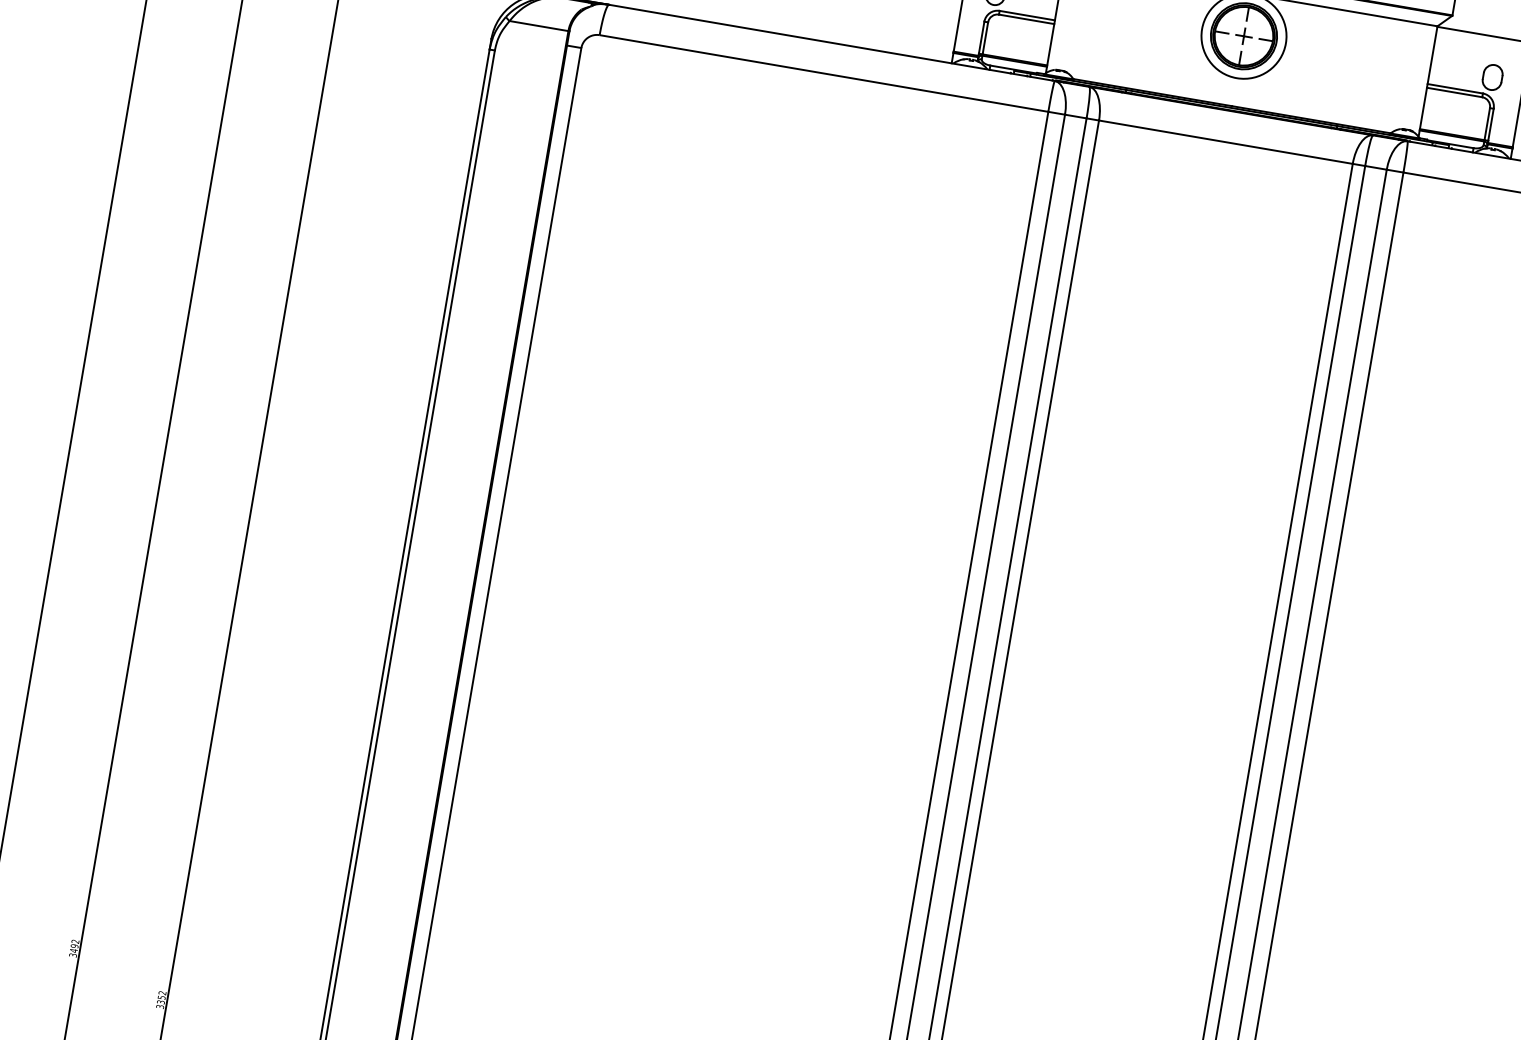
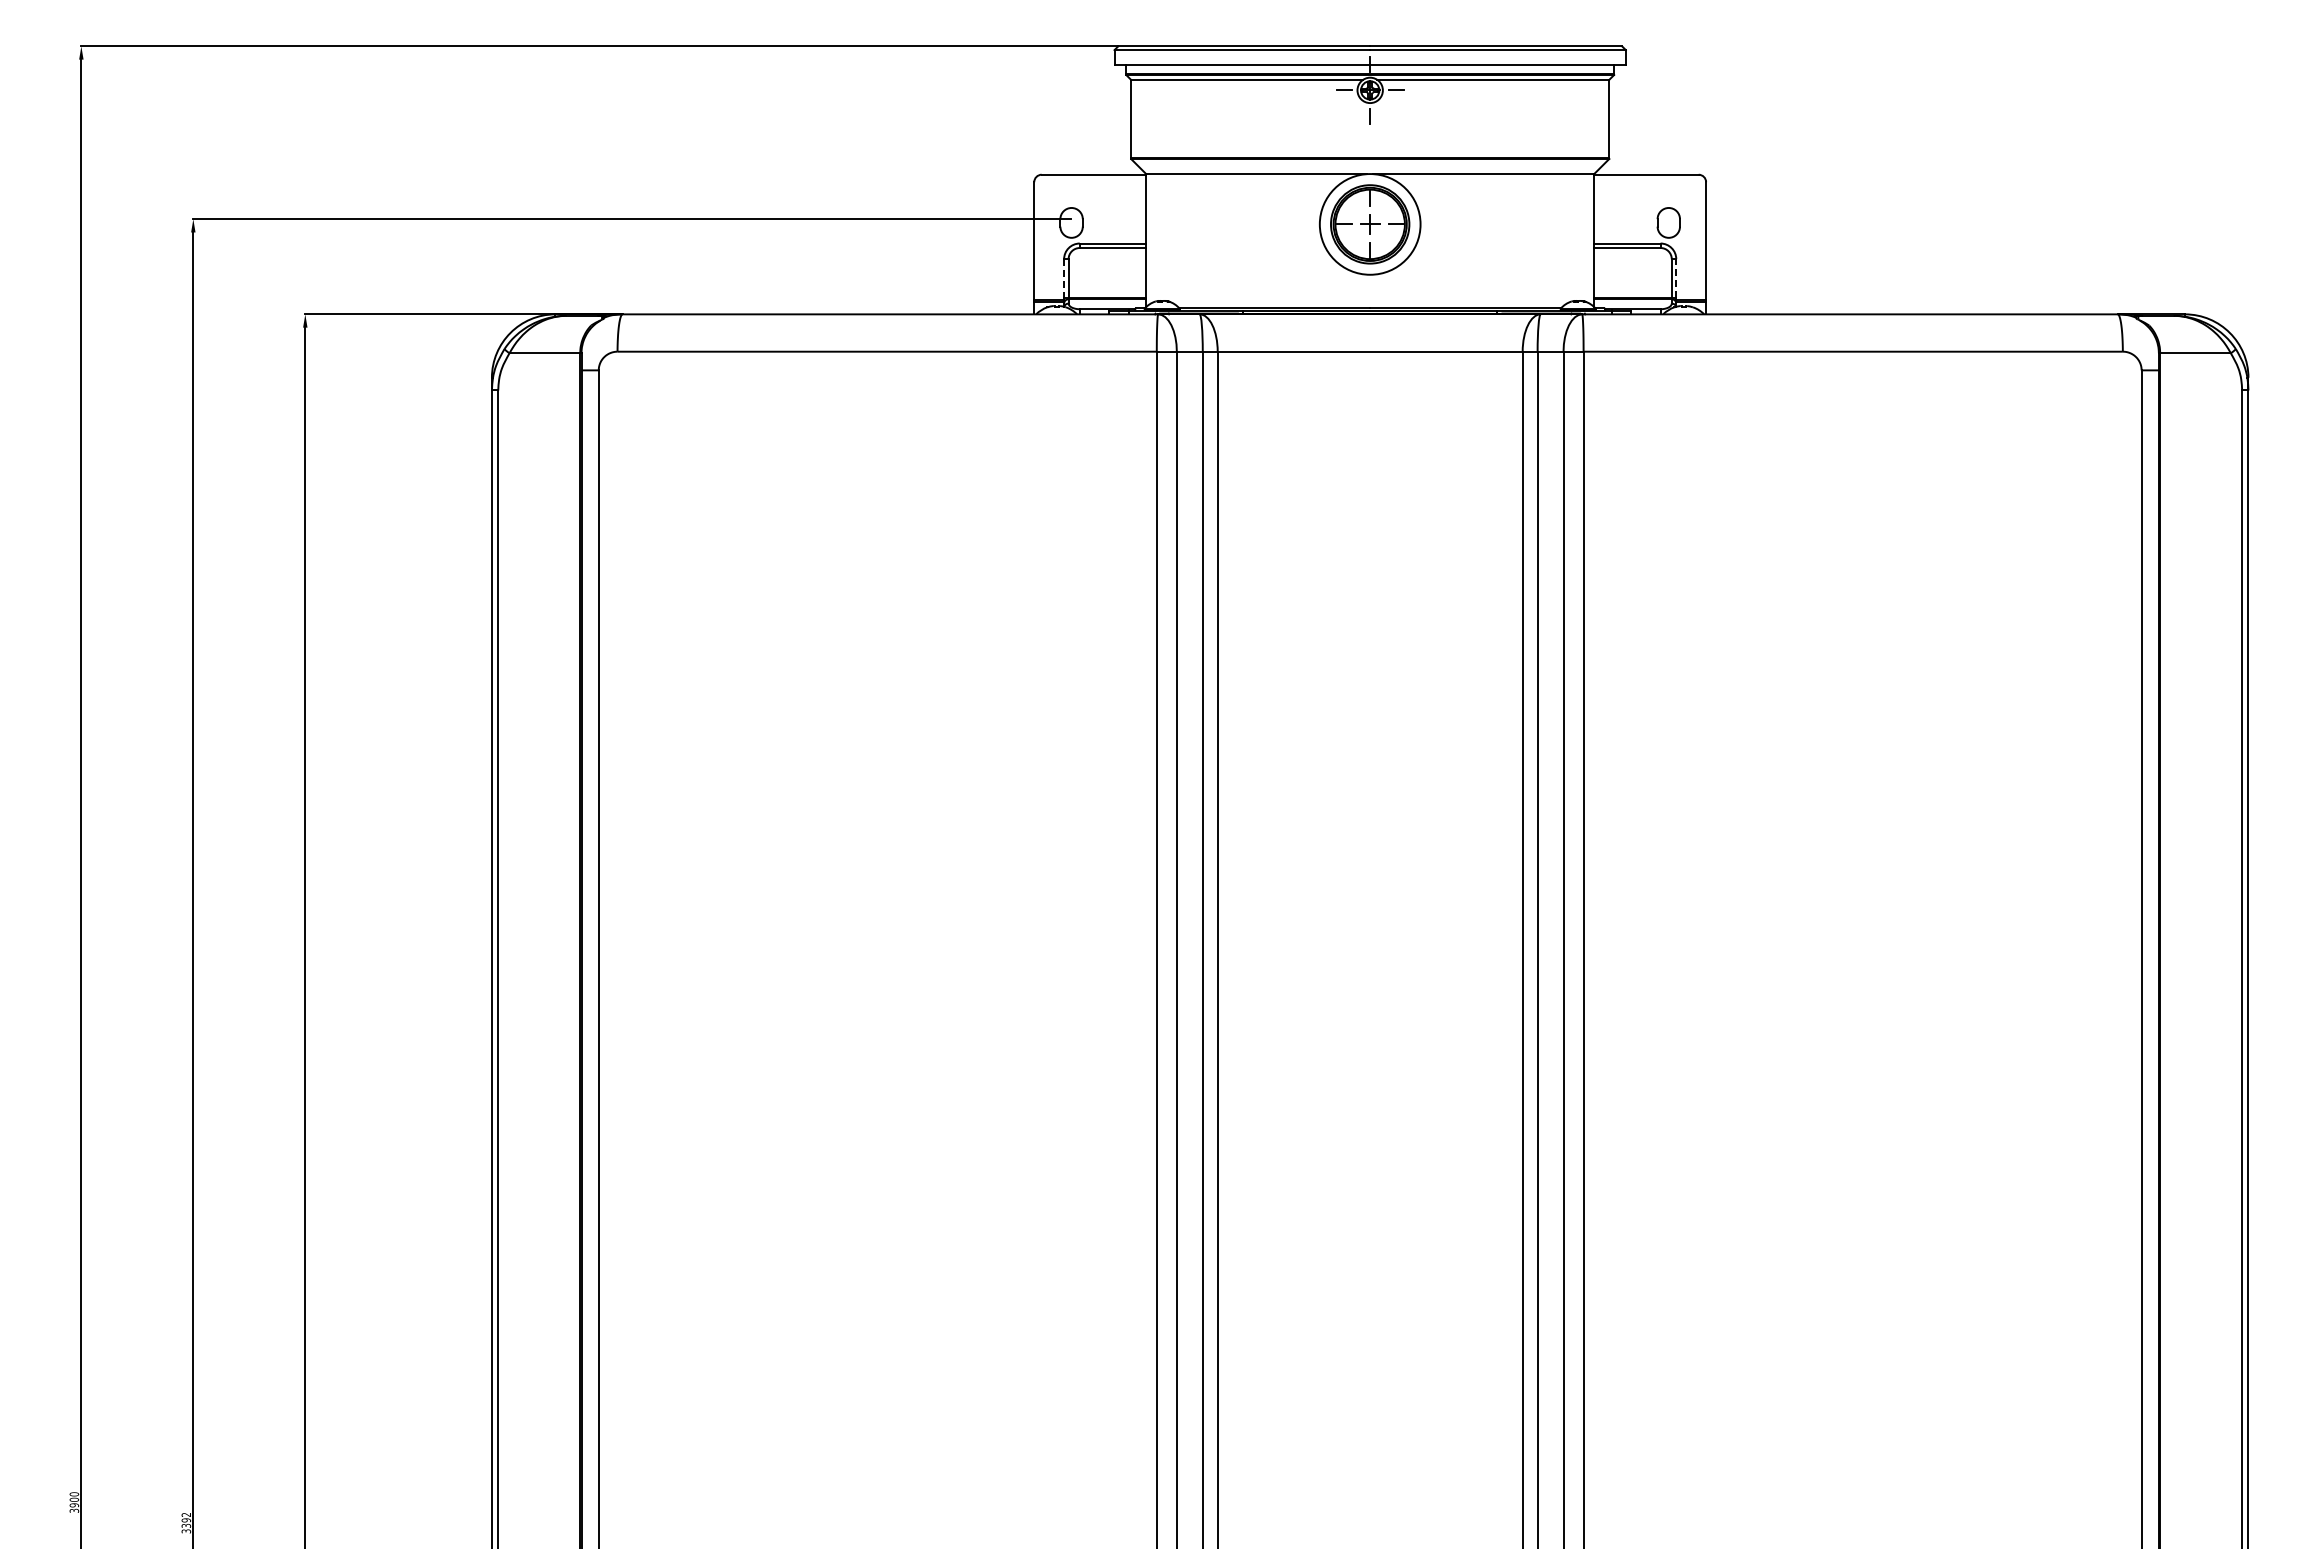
line: (981, 37) -> (1064, 278), solid -> dashed
line: (1491, 124) -> (1676, 277), solid -> dashed
text: (74, 950) -> (186, 1525), 3492 -> 3392

